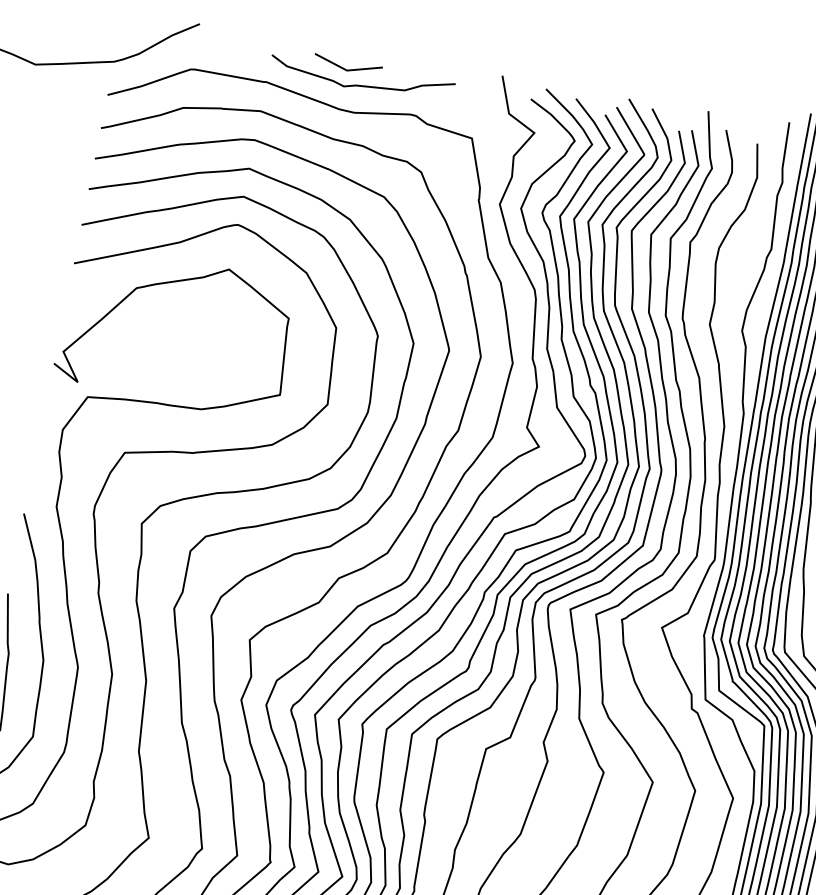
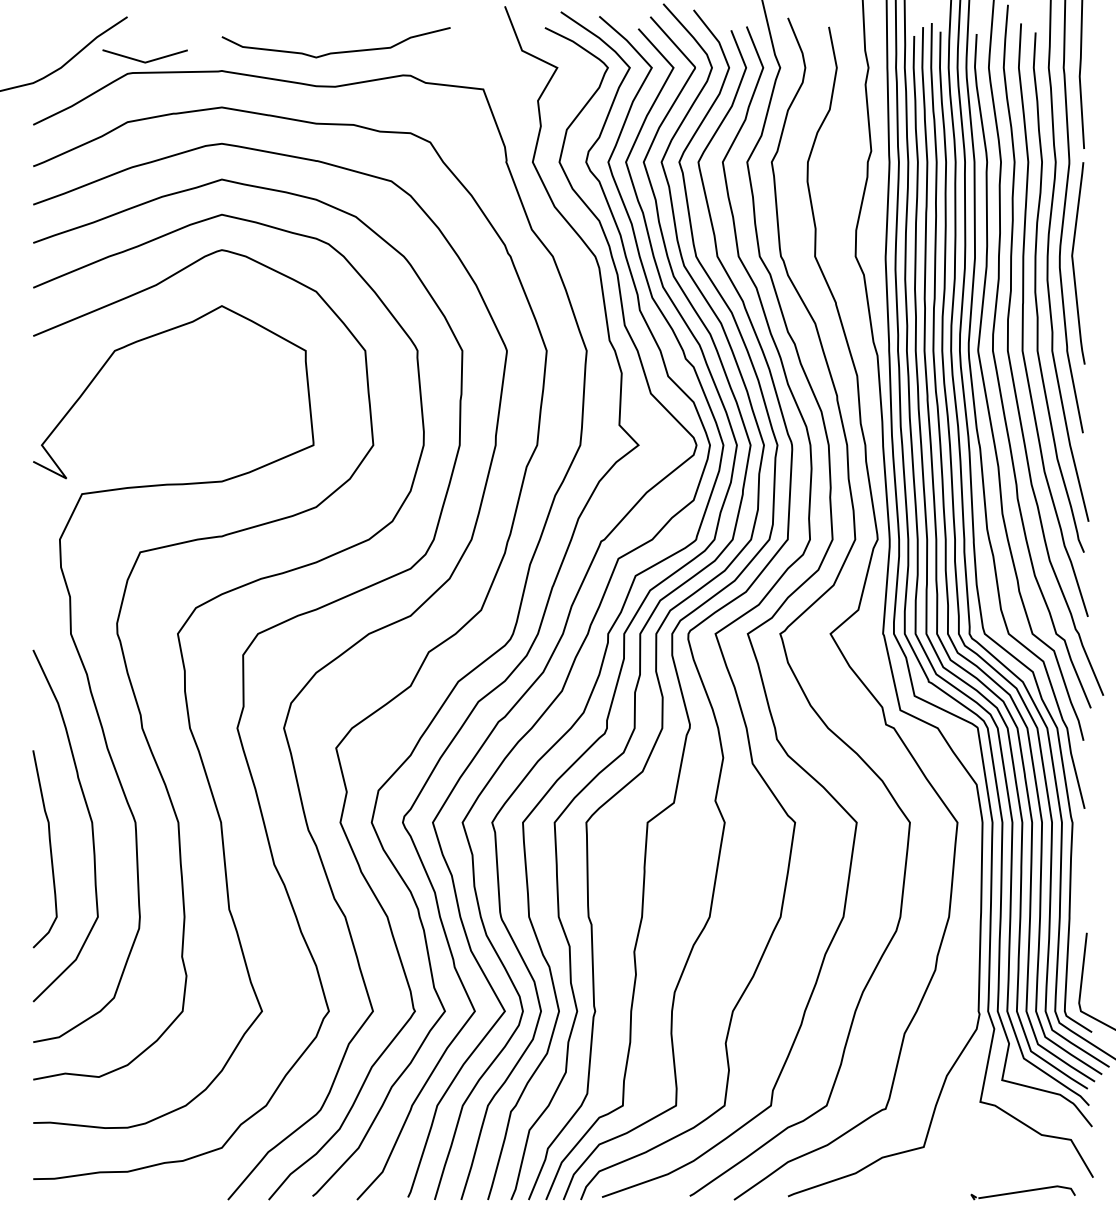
line: (345, 68) -> (142, 60), moved

